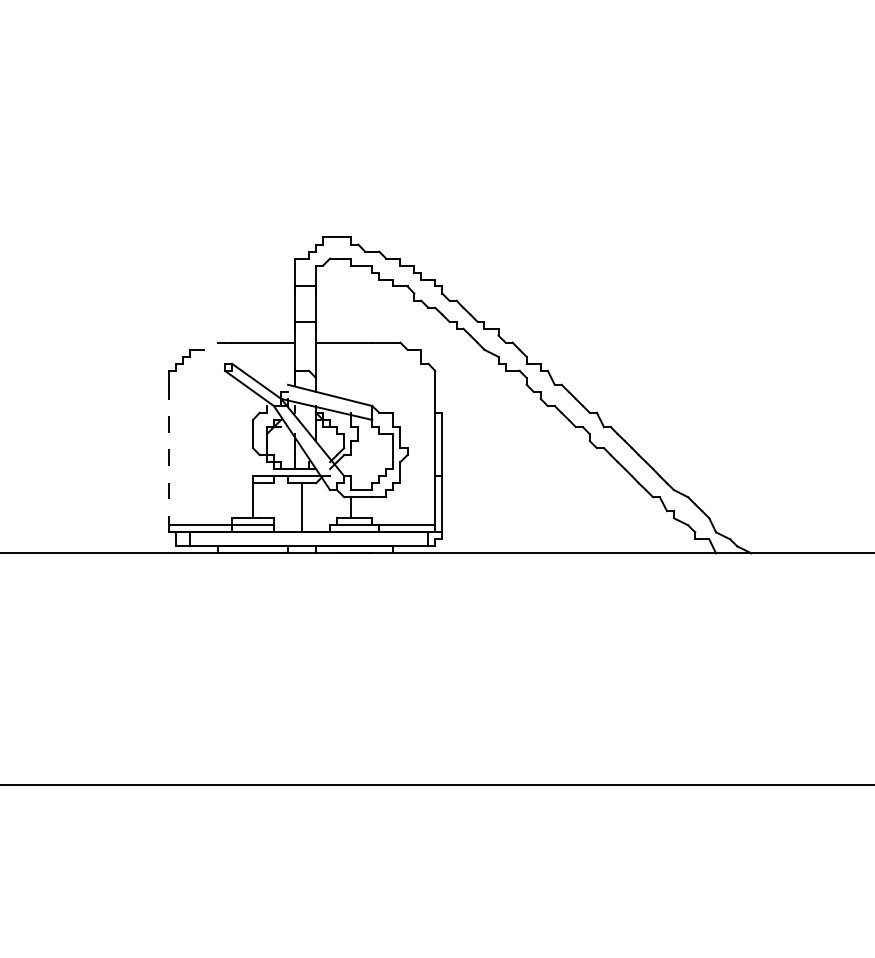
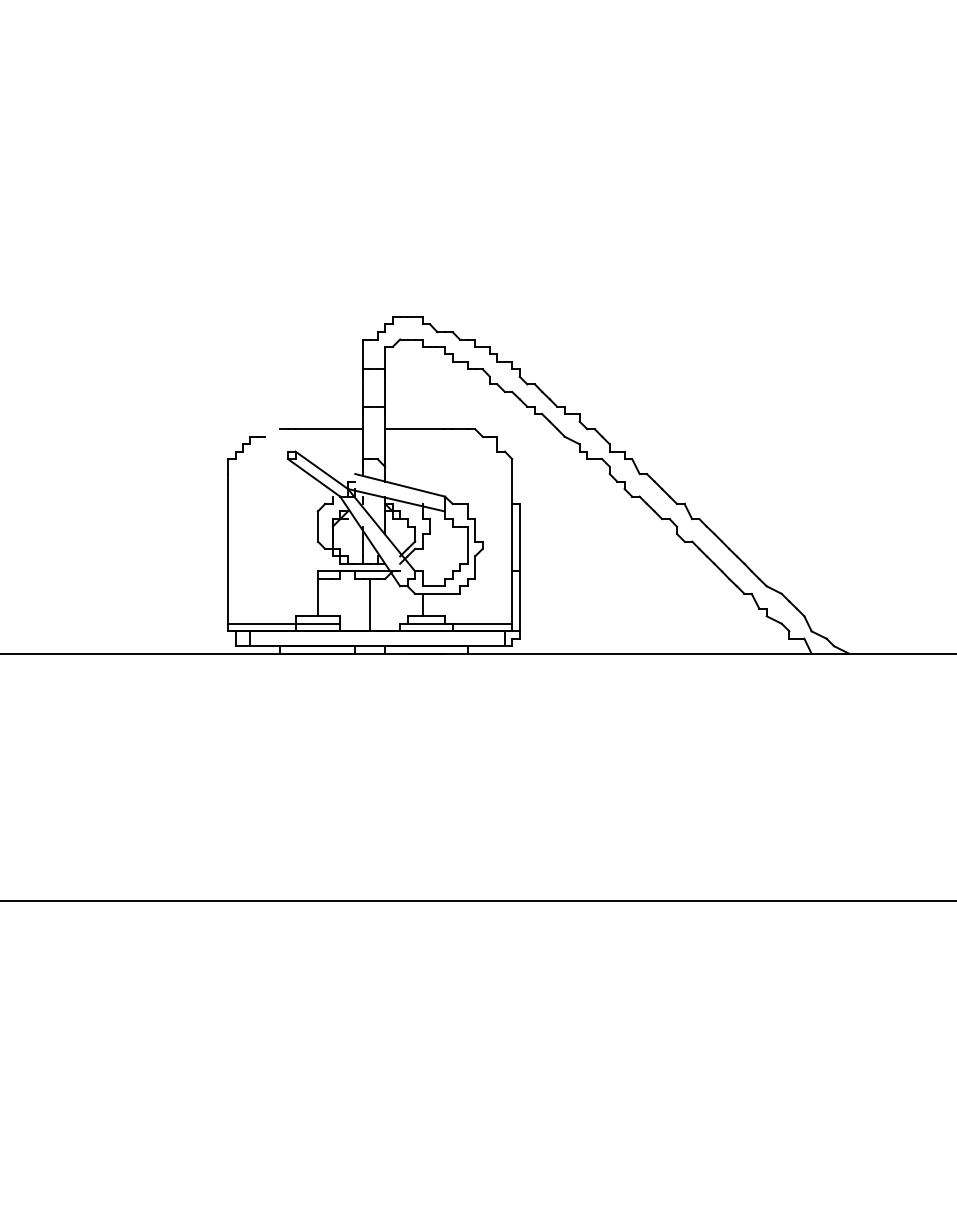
line: (169, 458) -> (228, 552), dashed -> solid

